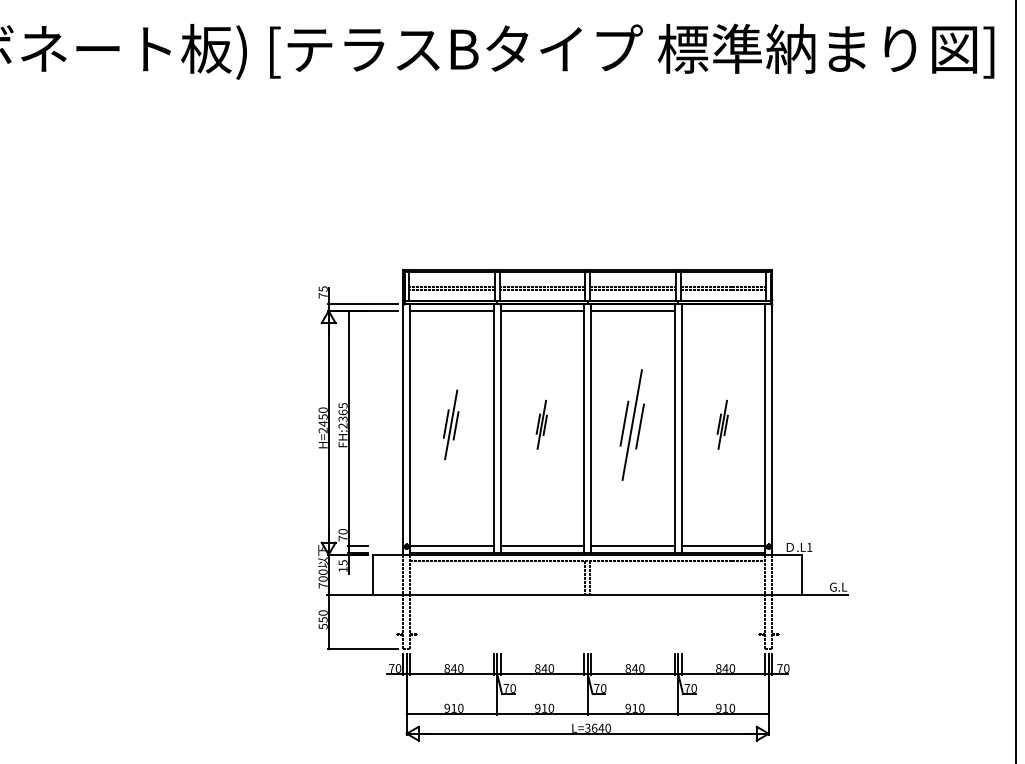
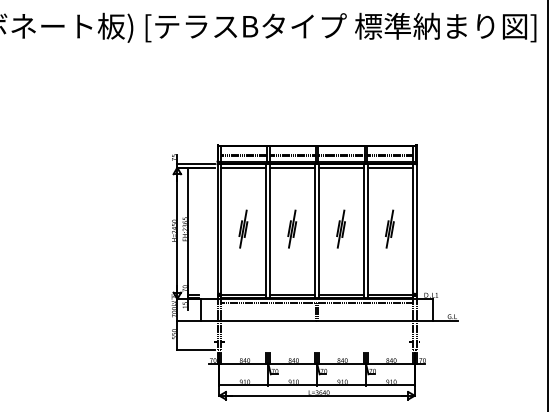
line: (721, 310) -> (389, 167), added
part: (542, 423) -> (292, 228), size x1.43
part: (631, 423) -> (340, 228), size x0.62
part: (721, 423) -> (389, 228), size x1.43

